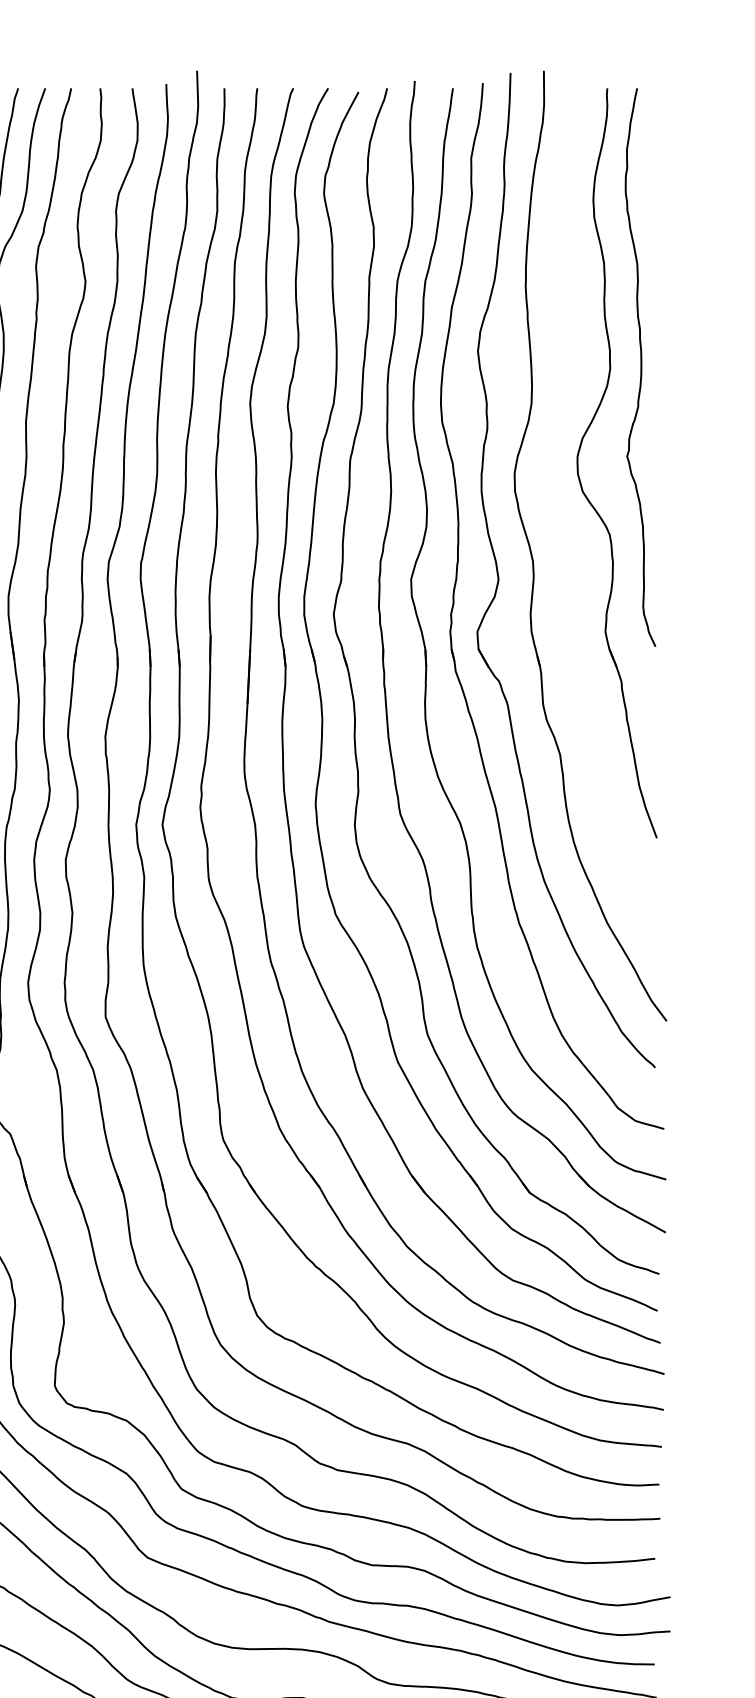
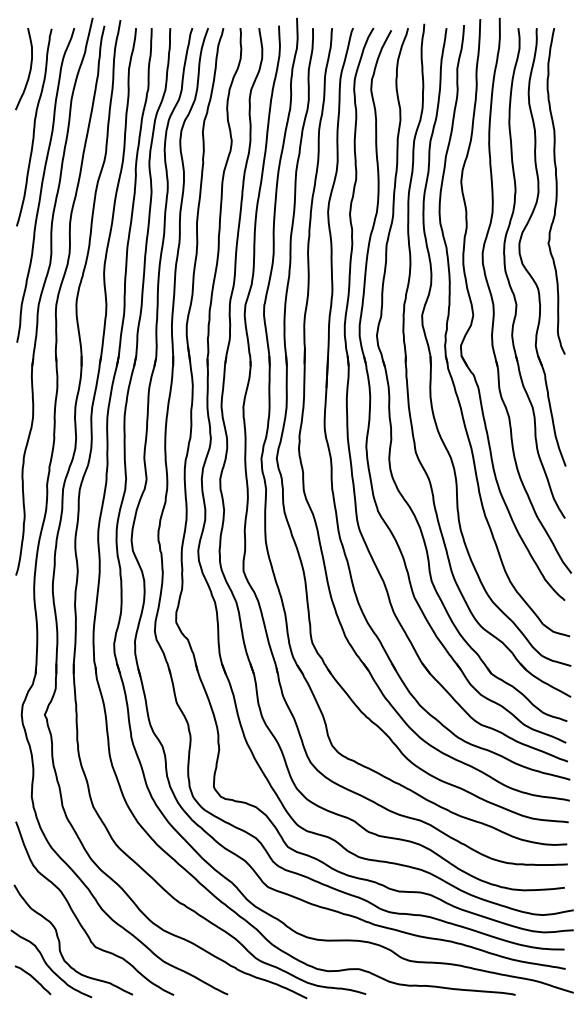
part: (560, 518) -> (509, 279), added

